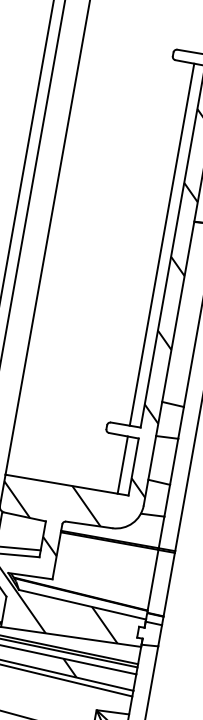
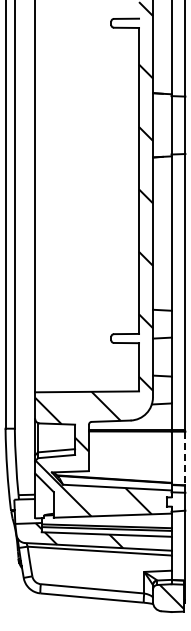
line: (161, 244) -> (129, 180), removed
line: (122, 465) -> (129, 367), removed
line: (169, 584) -> (185, 458), solid -> dashed

